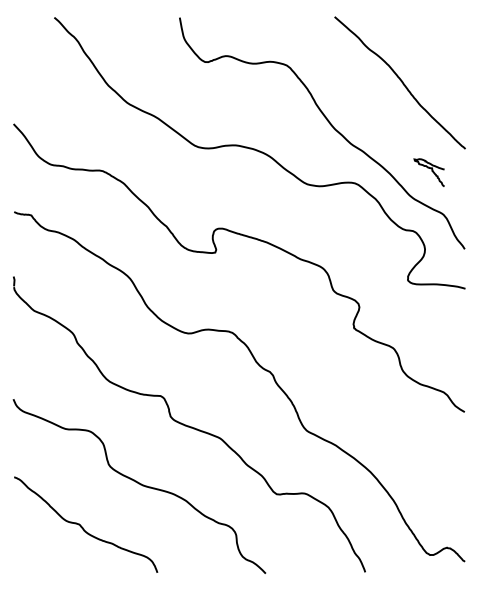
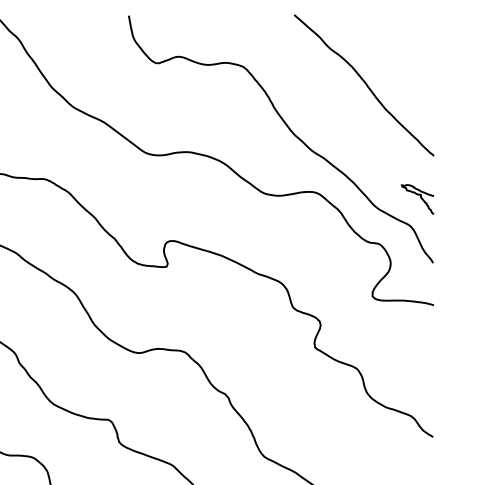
curve: (431, 171) -> (420, 198), moved

